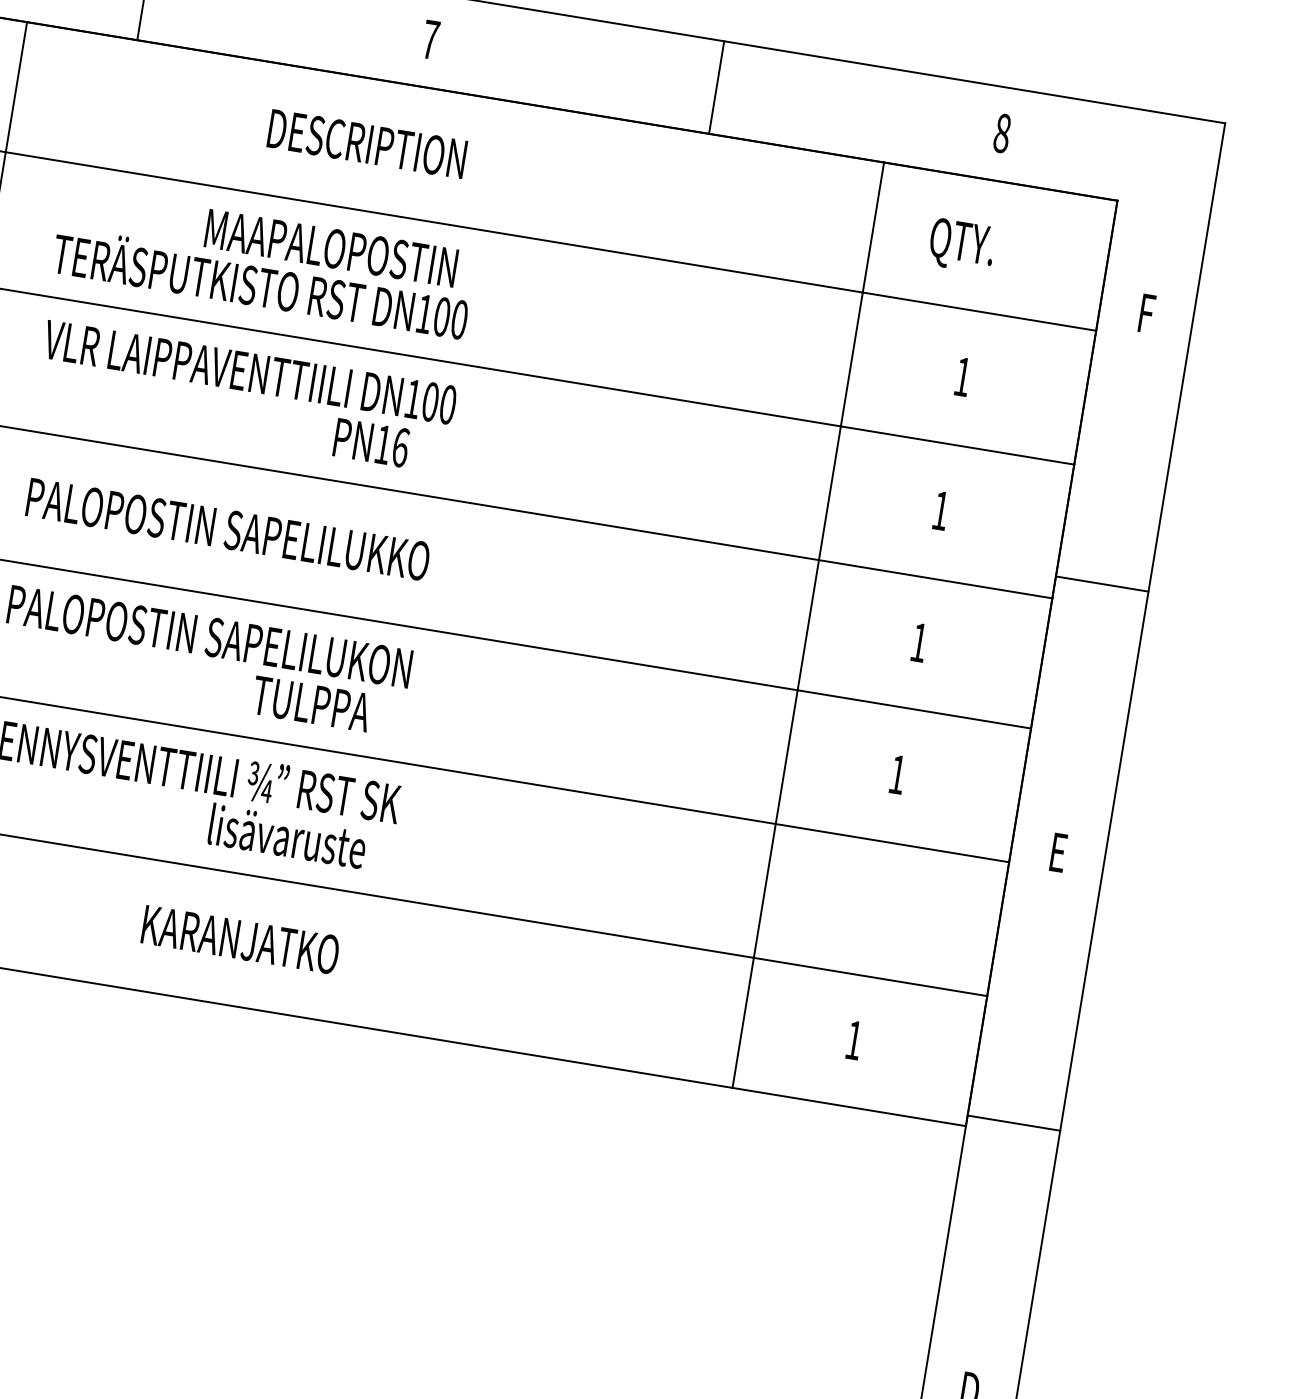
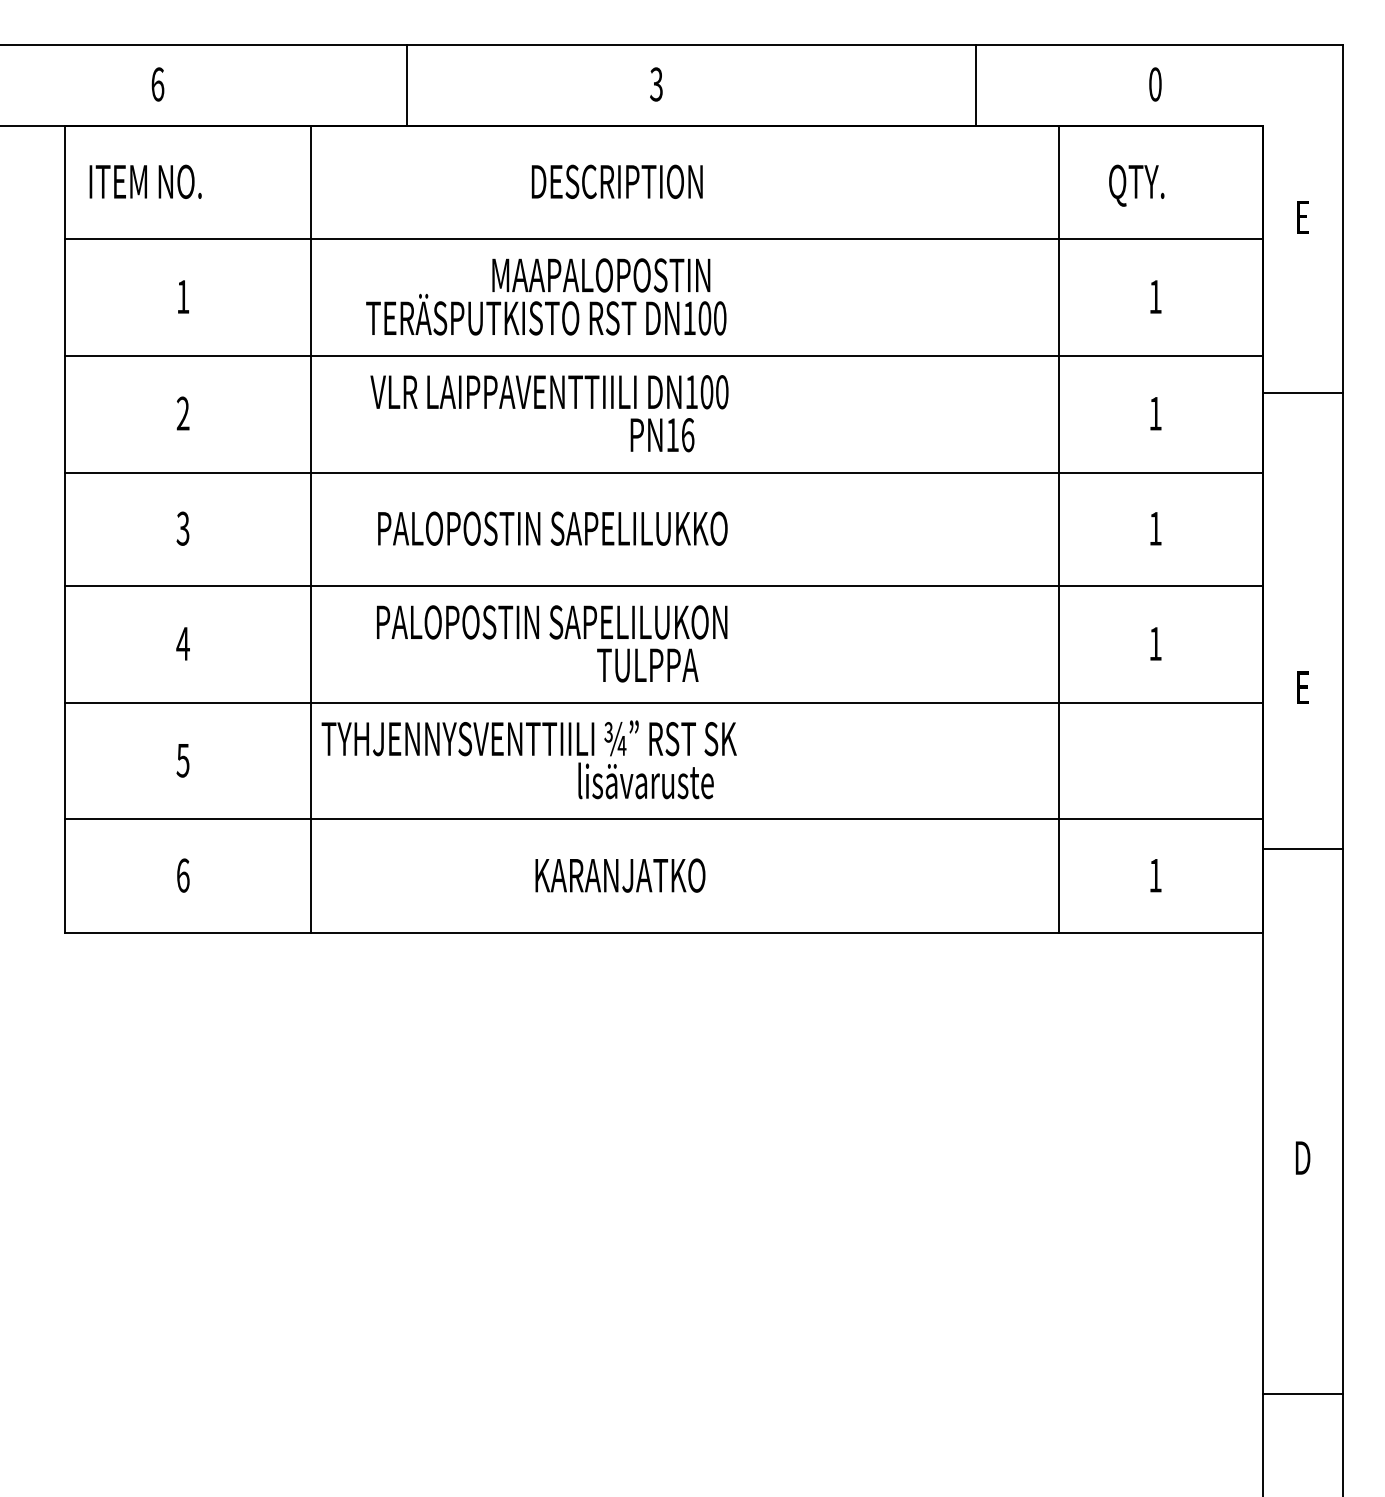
text: (430, 39) -> (656, 84), 7 -> 3
line: (717, 86) -> (976, 84), moved
text: (1002, 133) -> (1155, 84), 8 -> 0
text: (1146, 313) -> (1302, 217), F -> E
line: (1101, 584) -> (1302, 393), moved
line: (1013, 1122) -> (1302, 848), moved

